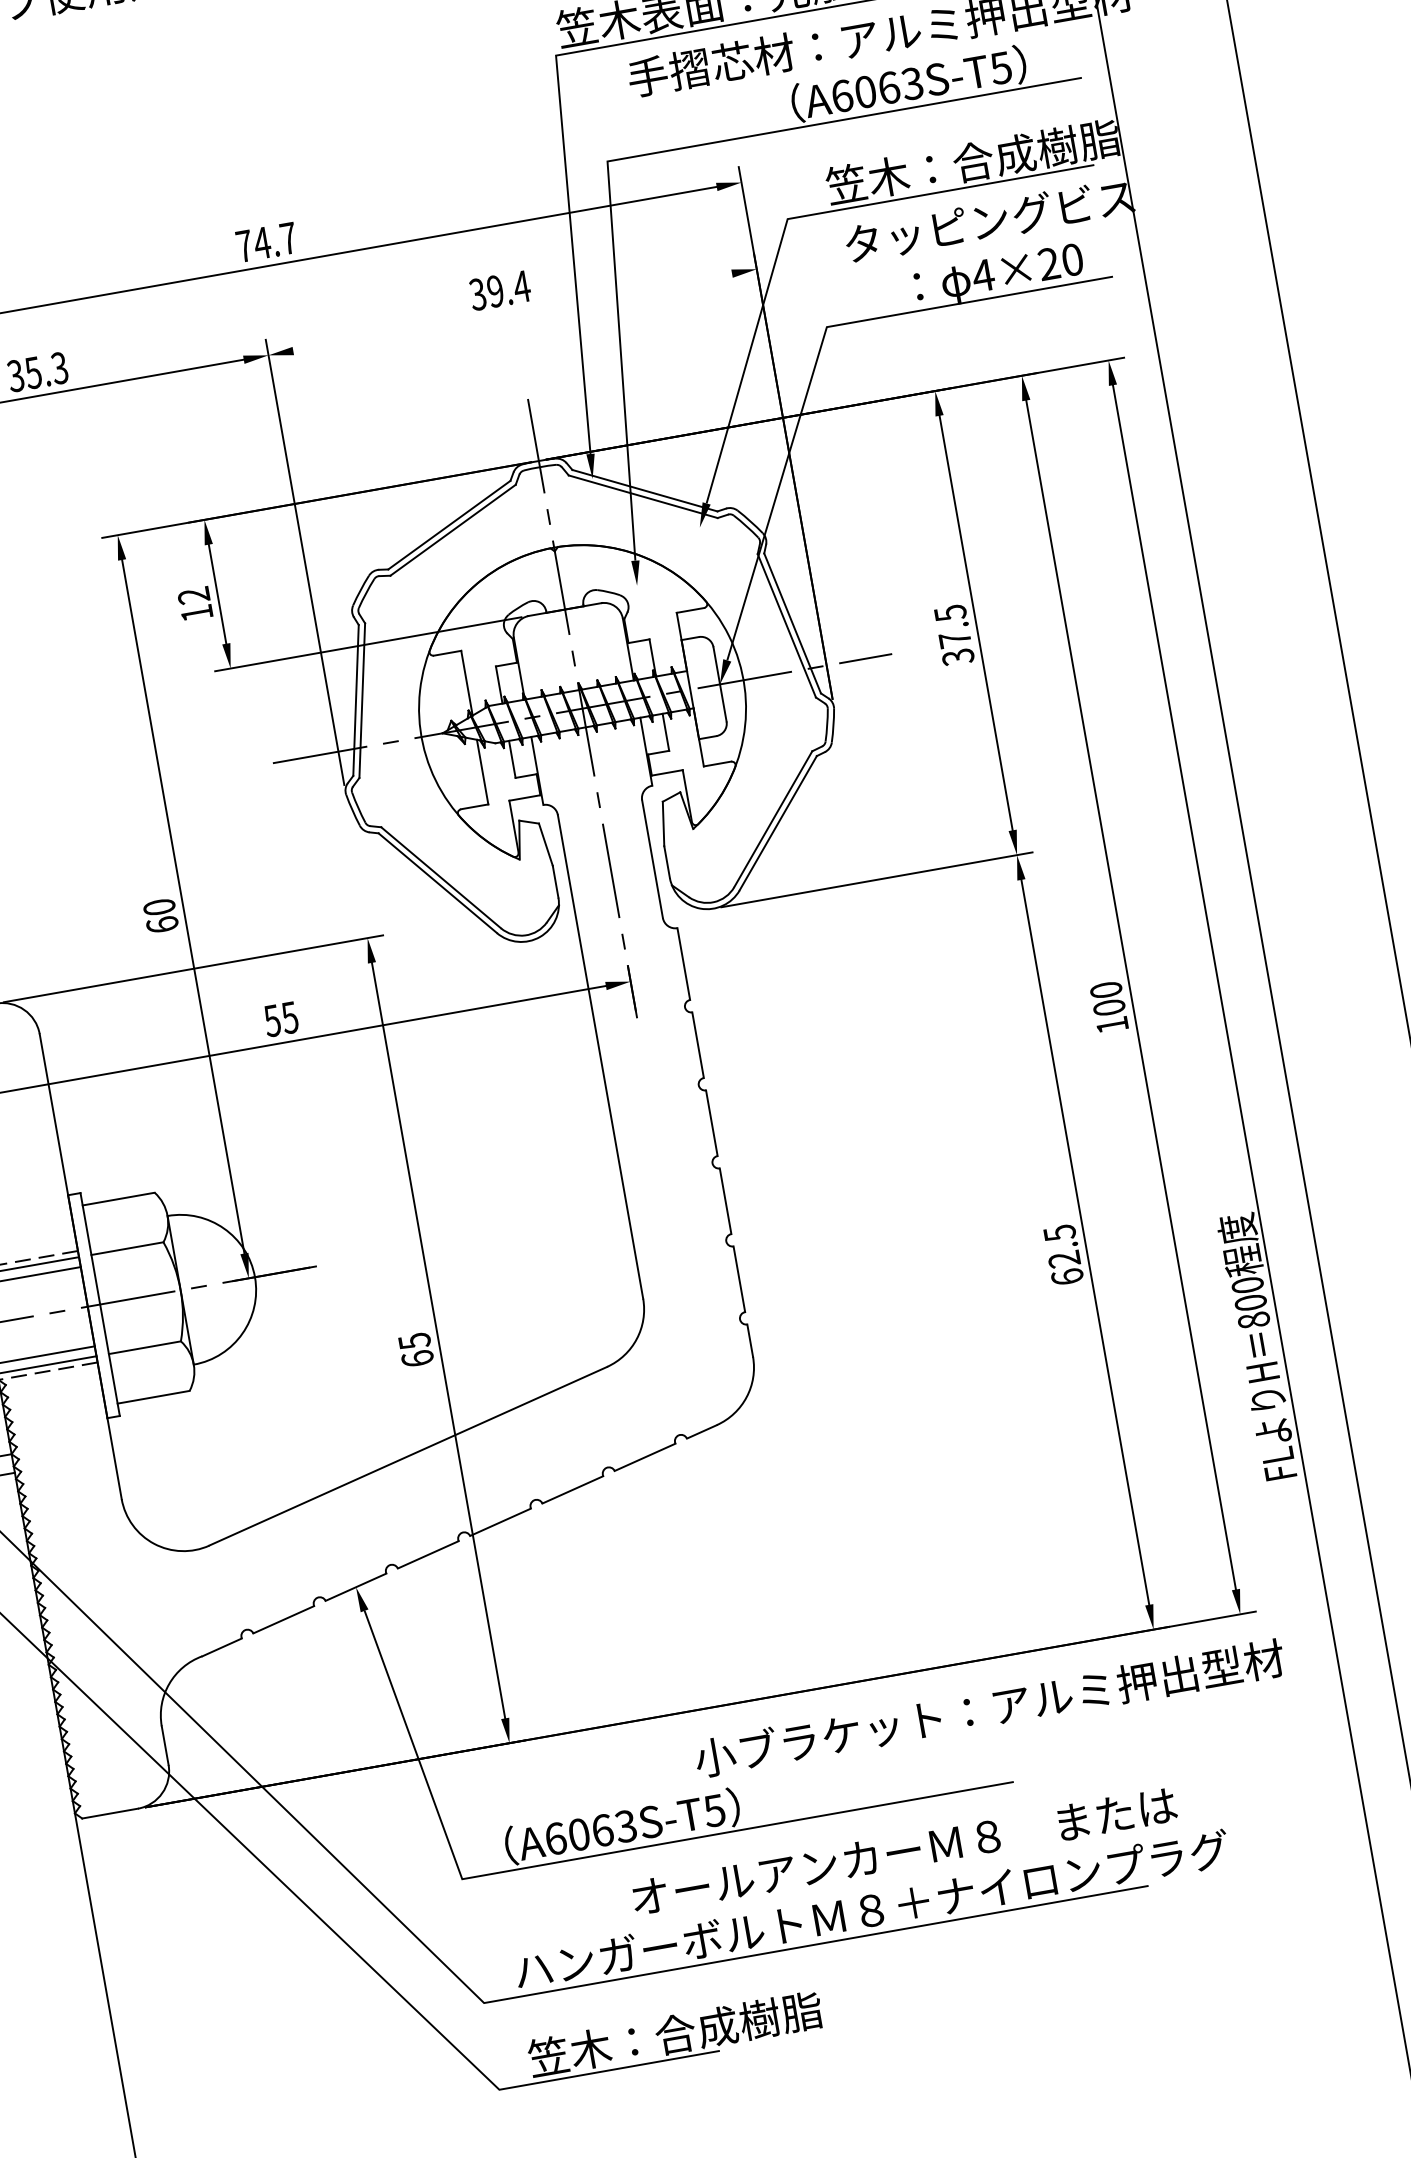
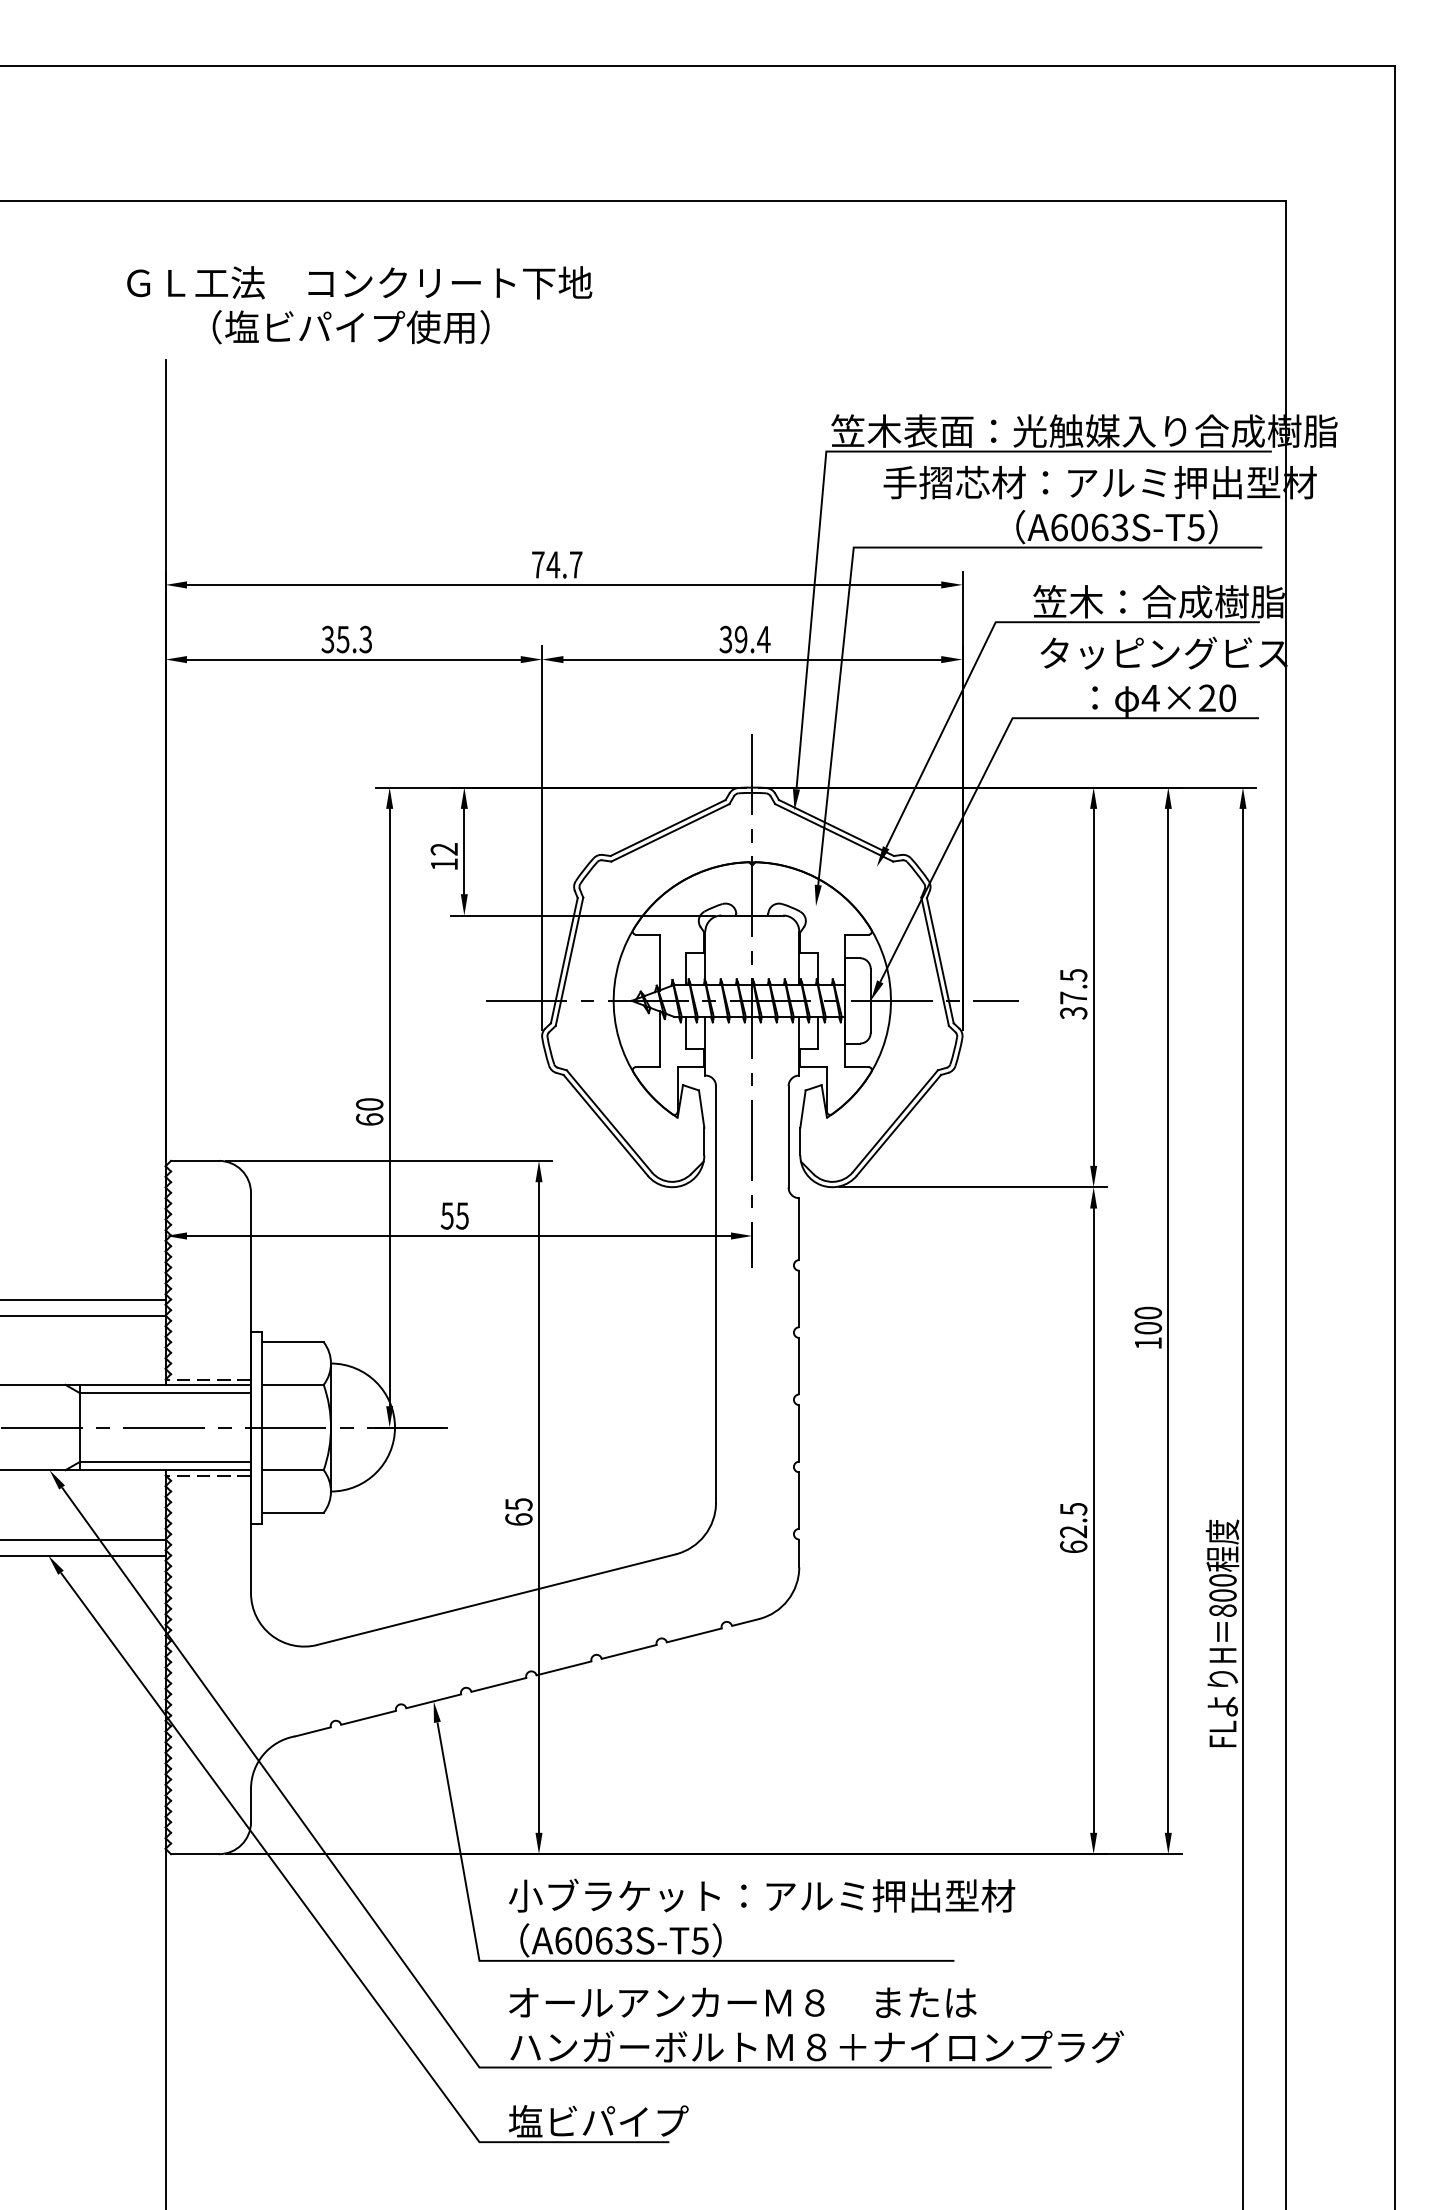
line: (512, 312) -> (752, 659), added
text: (990, 1707) -> (762, 1895), moved
text: (903, 1851) -> (742, 2002), moved
text: (675, 2034) -> (634, 2121), 笠木：合成樹脂 -> 塩ビパイプ

